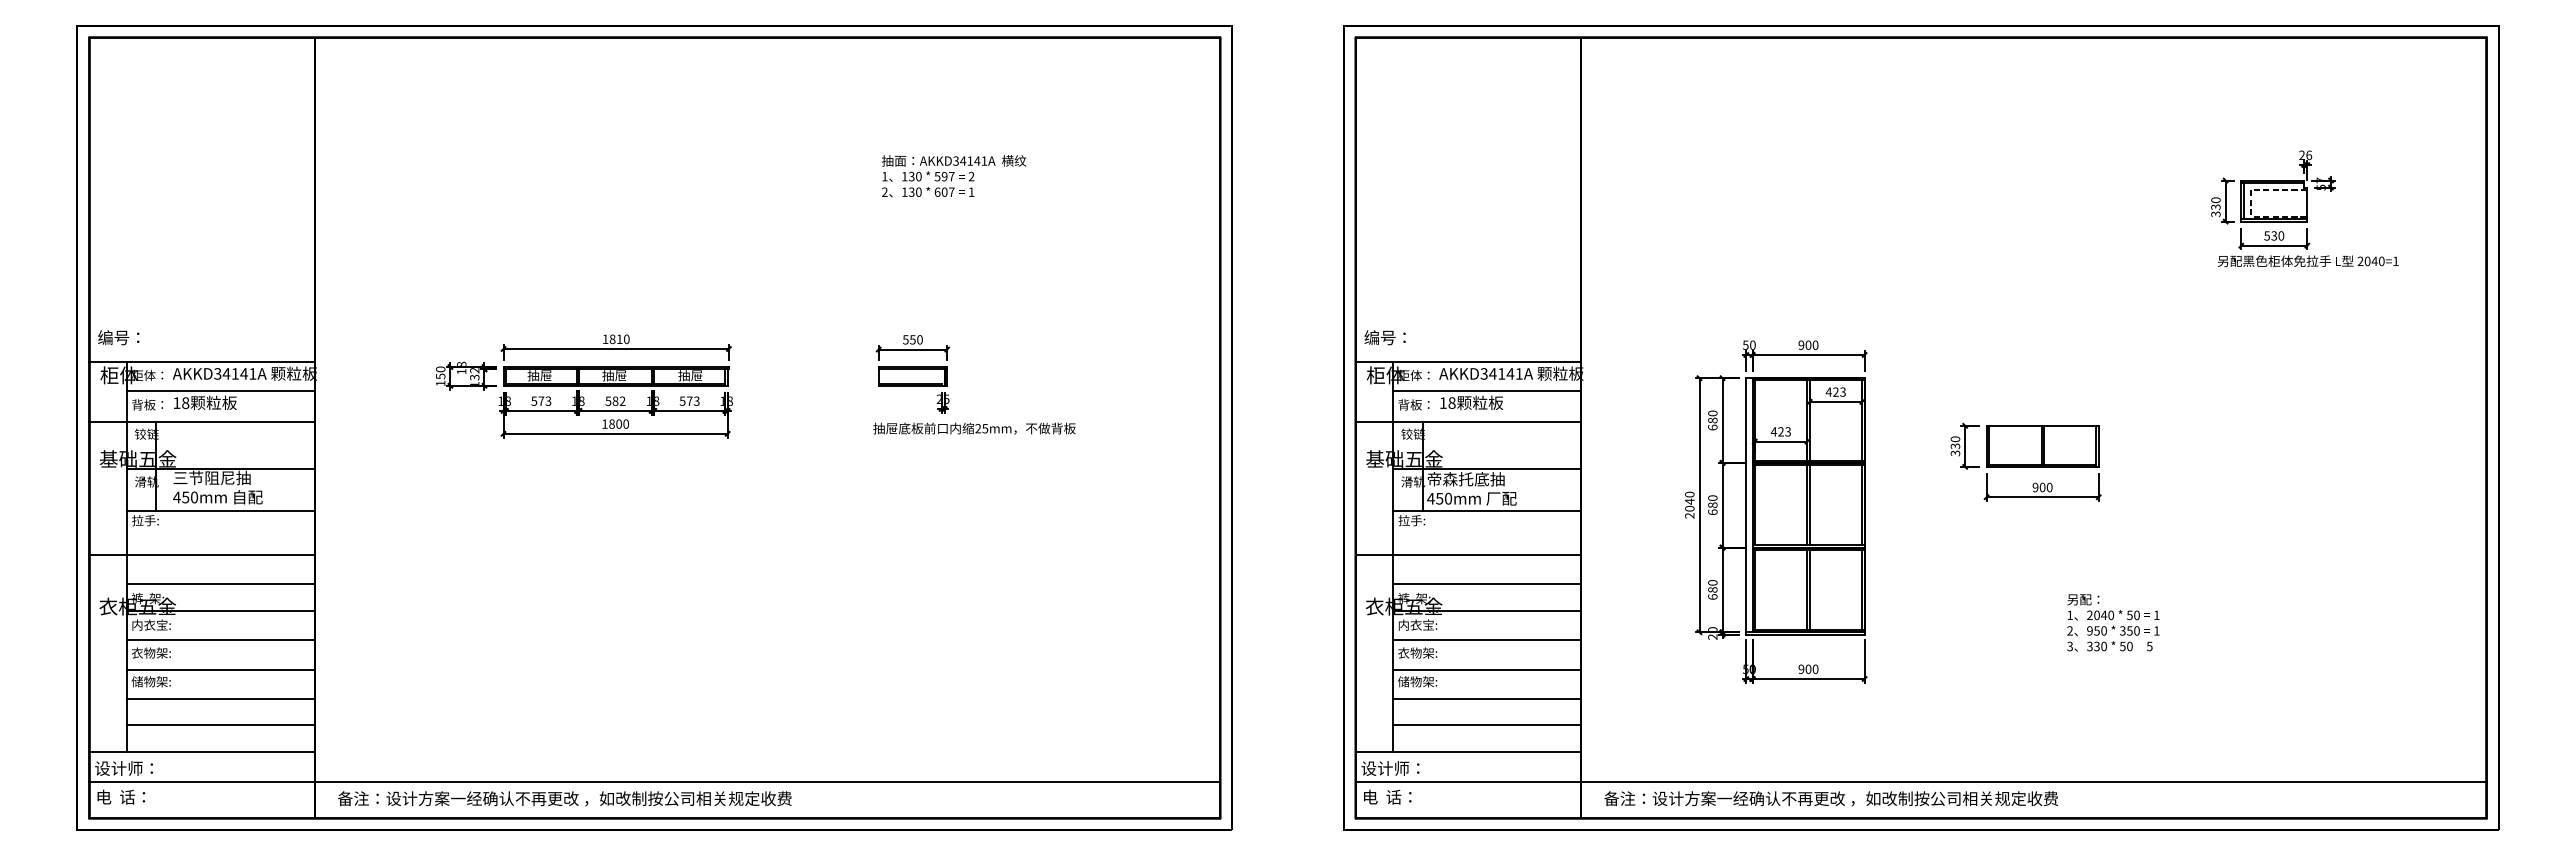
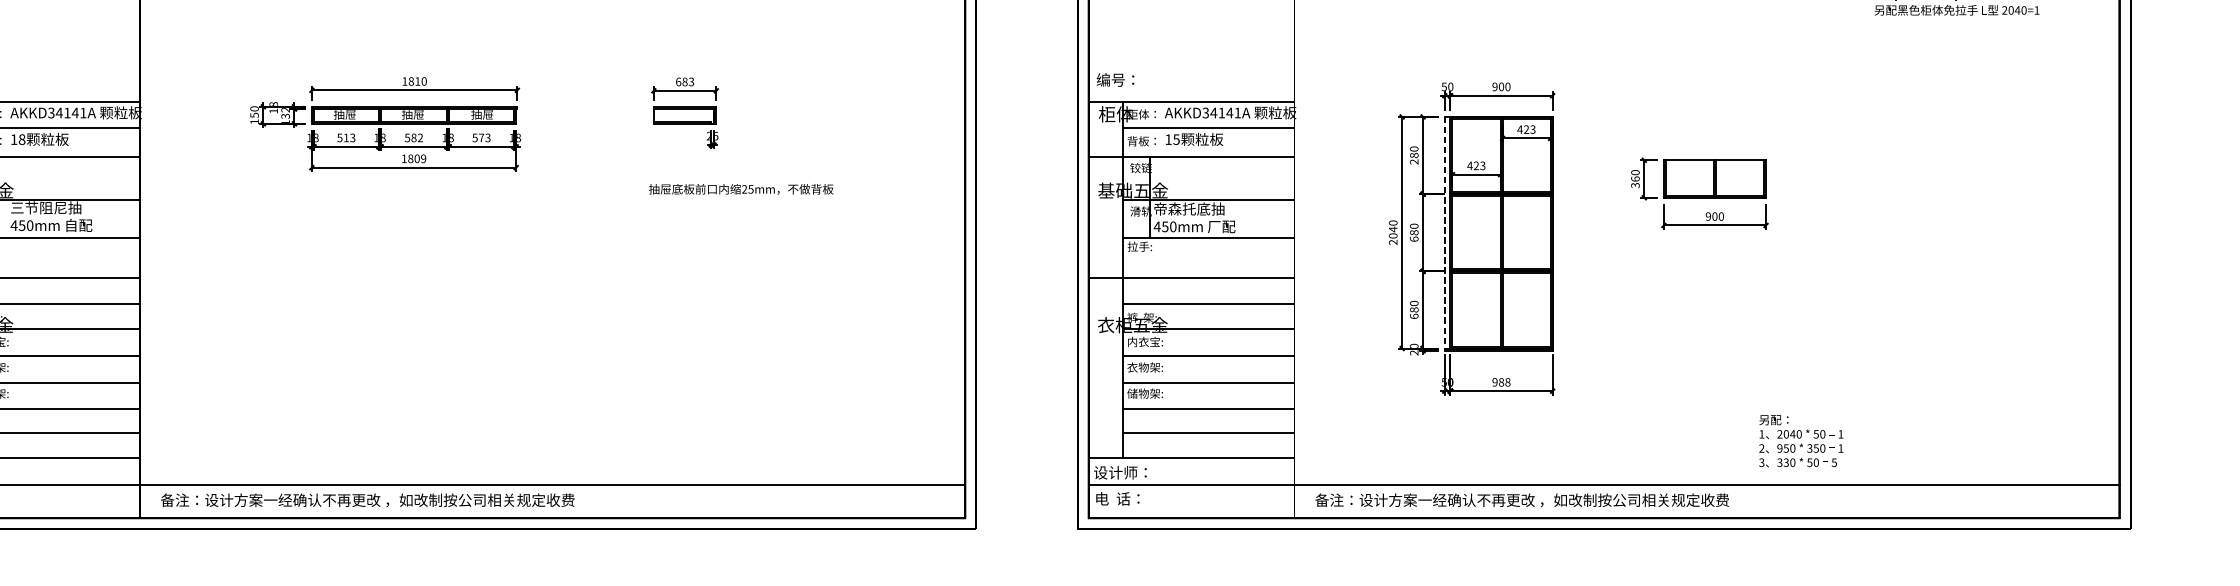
text: (912, 339) -> (684, 81), 550 -> 683
text: (541, 400) -> (346, 137), 573 -> 513
text: (1451, 402) -> (1176, 139), 18 -> 15
text: (625, 423) -> (423, 158), 1800 -> 1809
text: (1712, 427) -> (1413, 161), 680 -> 280
text: (974, 428) -> (741, 189), moved
text: (1955, 446) -> (1635, 179), 330 -> 360
line: (1746, 506) -> (1444, 233), solid -> dashed
text: (2113, 622) -> (1801, 440), moved
text: (1811, 669) -> (1504, 382), 900 -> 988

